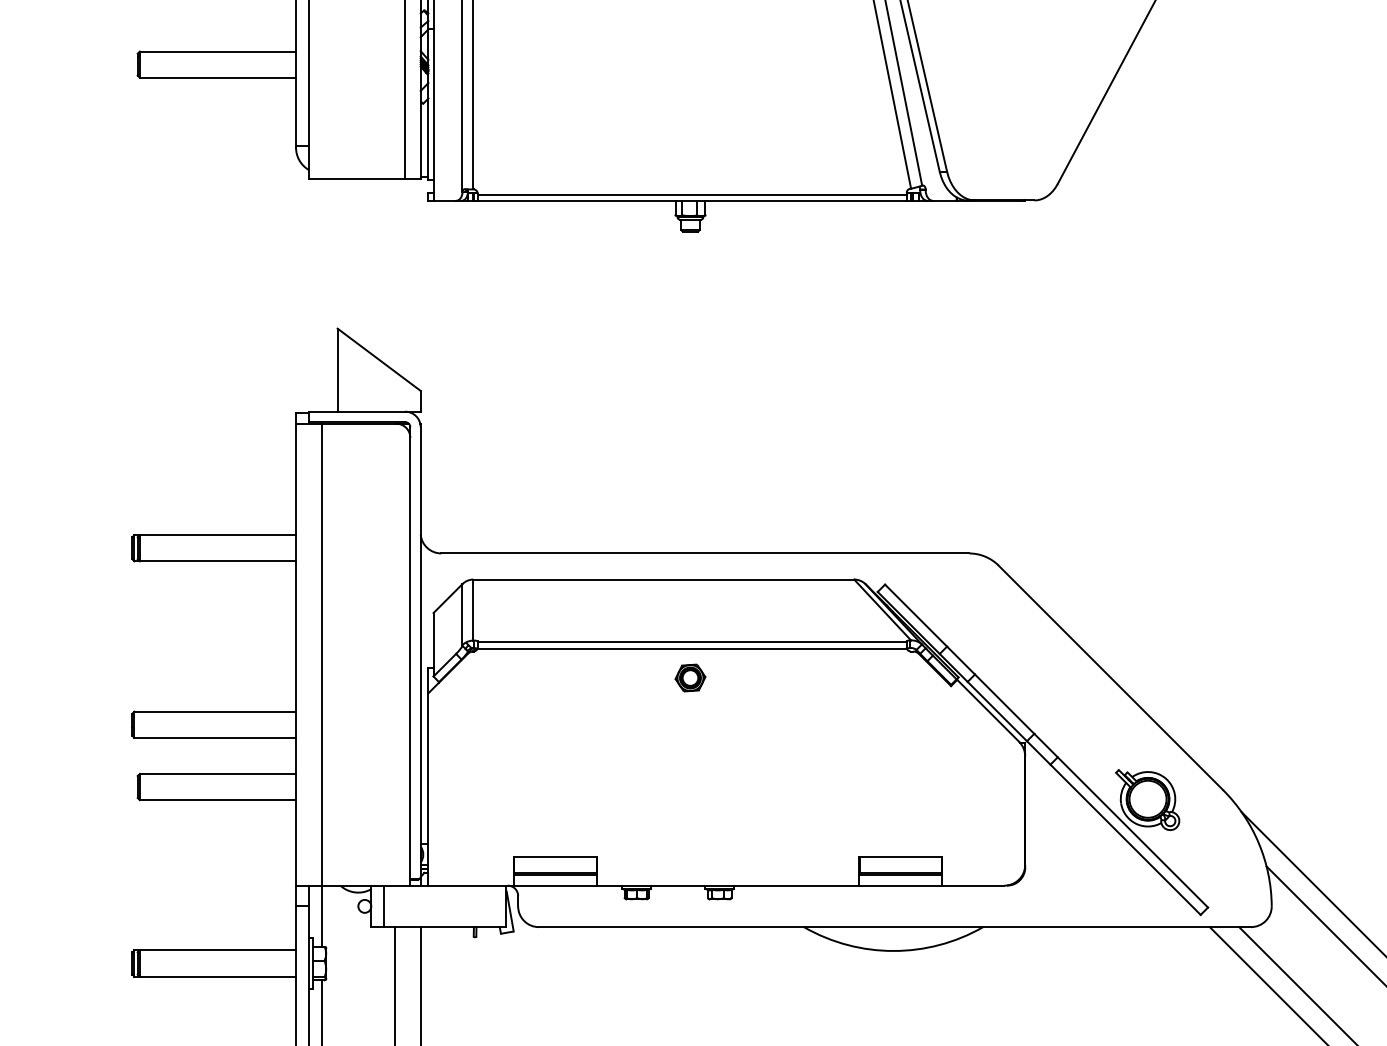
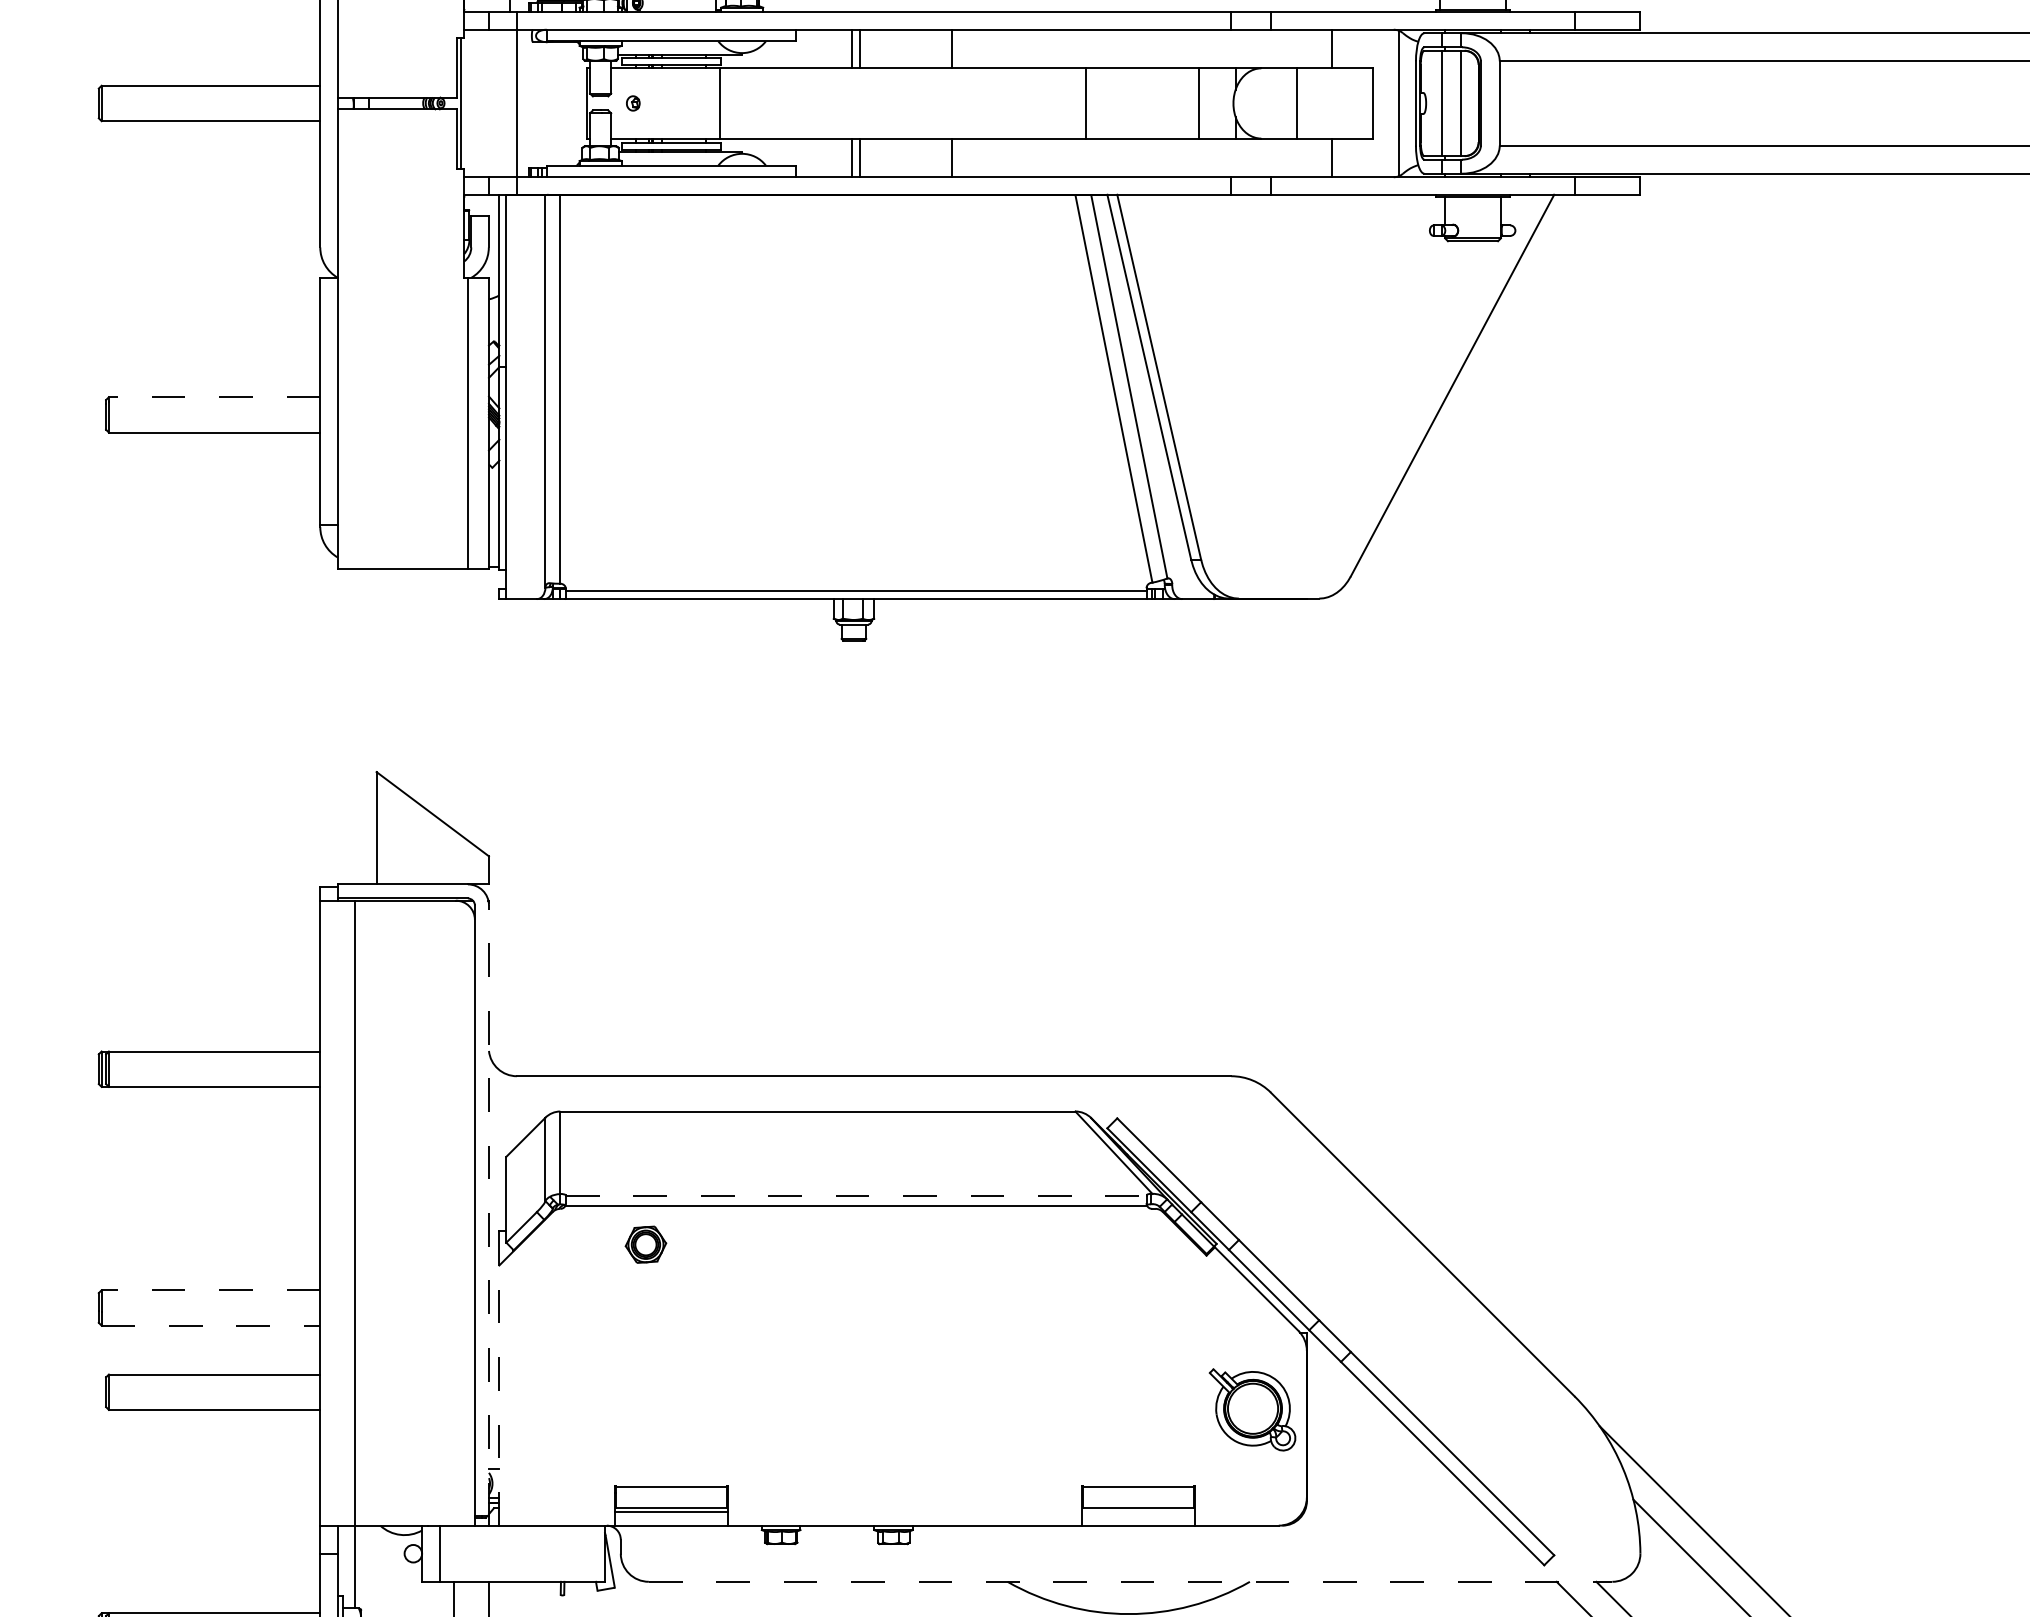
line: (217, 51) -> (214, 397), solid -> dashed
line: (692, 641) -> (856, 1195), solid -> dashed
line: (420, 652) -> (488, 1210), solid -> dashed
part: (690, 677) -> (645, 1244), moved
line: (214, 711) -> (210, 1290), solid -> dashed
line: (215, 737) -> (211, 1325), solid -> dashed
line: (428, 789) -> (499, 1395), solid -> dashed
part: (1147, 799) -> (1252, 1409), moved
line: (900, 875) -> (1138, 1511), removed
line: (894, 926) -> (1130, 1581), solid -> dashed

